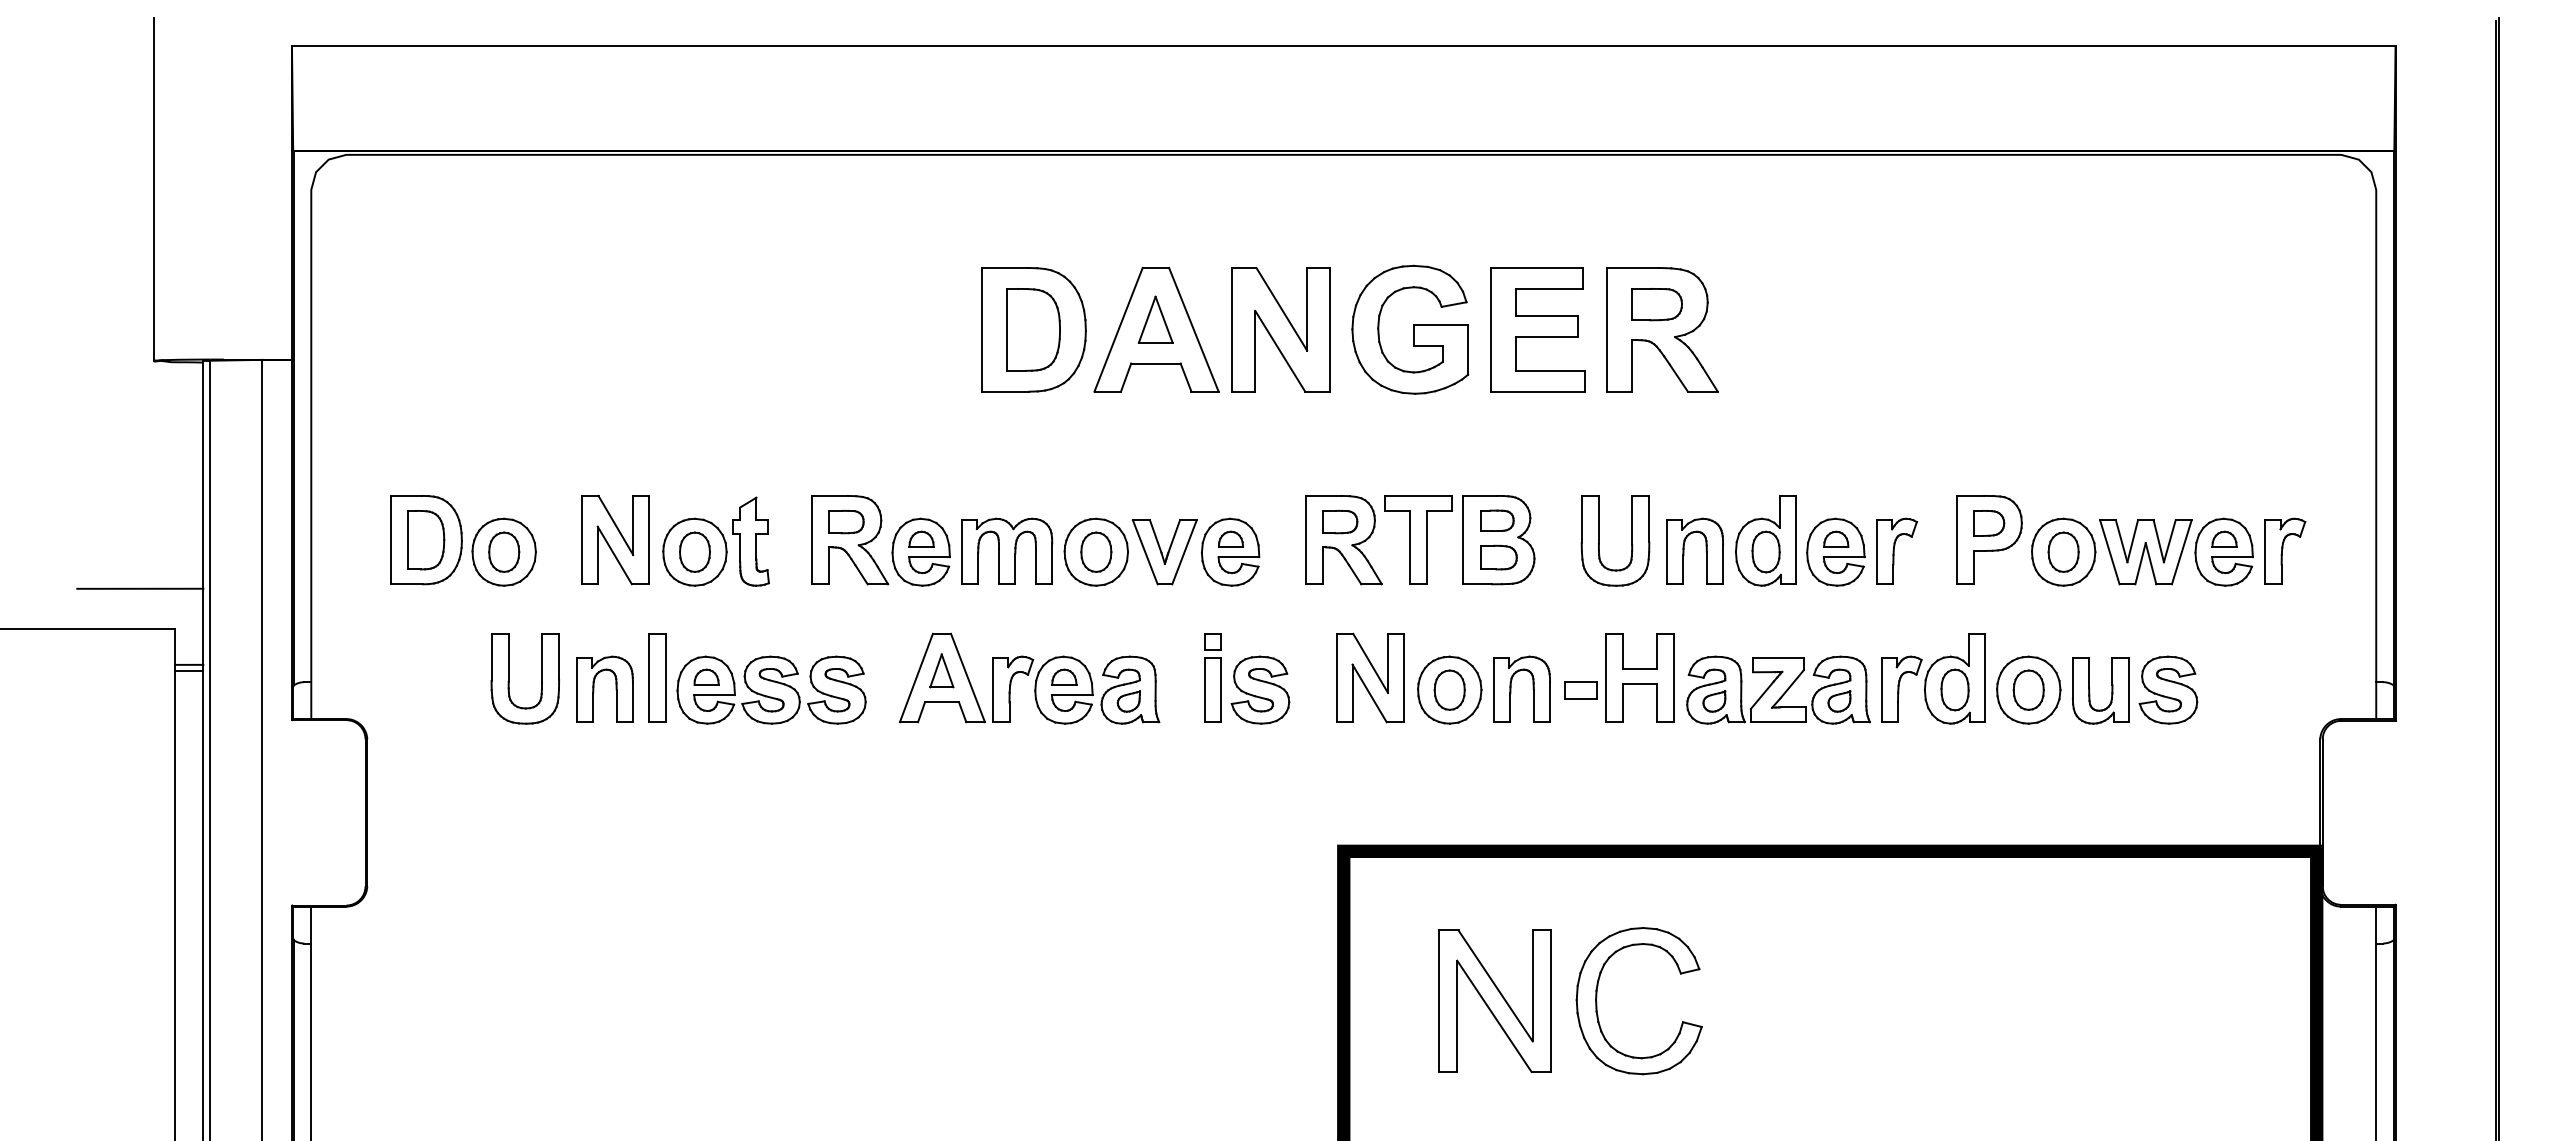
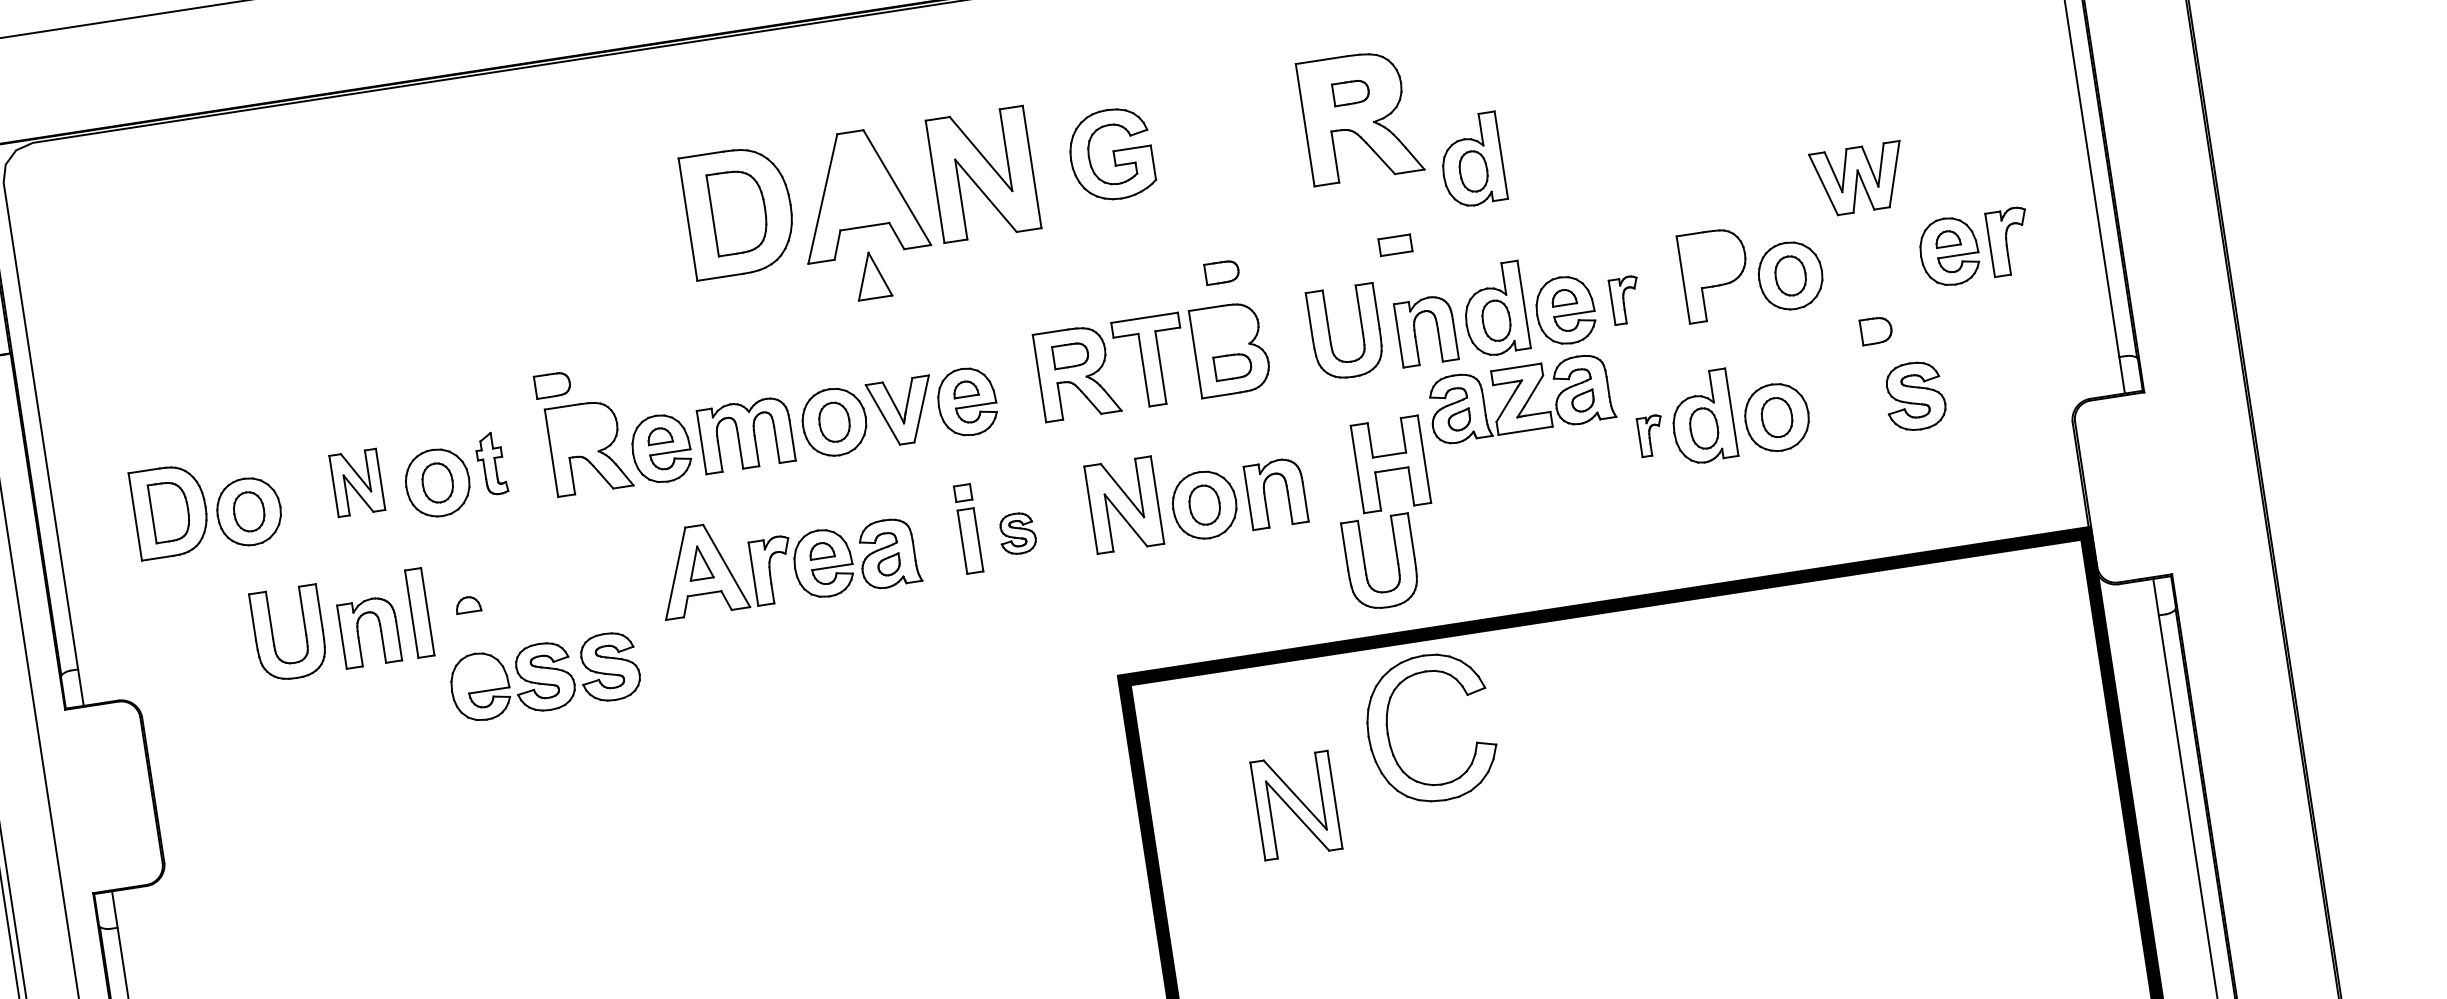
part: (1656, 304) -> (1350, 92), size x0.7
part: (1155, 319) -> (871, 275), moved
part: (1410, 329) -> (1111, 154), size x0.7
part: (1537, 329) -> (1236, 135), removed
part: (1765, 389) -> (1471, 160), added
part: (1497, 520) -> (1222, 272), moved
part: (846, 522) -> (552, 385), moved
part: (1989, 523) -> (1876, 330), moved
part: (615, 539) -> (357, 482), size x0.7
part: (750, 541) -> (491, 463), size x0.7
part: (1896, 550) -> (1625, 299), size x0.7
part: (2145, 552) -> (1858, 179), moved
part: (1901, 688) -> (1651, 435), size x0.6
part: (771, 689) -> (544, 676), moved
part: (1260, 689) -> (1017, 533), size x0.6
part: (1778, 689) -> (1520, 398), moved
part: (1580, 690) -> (1395, 245), moved
part: (2090, 690) -> (1838, 408), removed
part: (1599, 773) -> (1365, 564), added
part: (1494, 1000) -> (1295, 805), size x0.7
part: (1597, 1002) -> (1389, 736), moved

